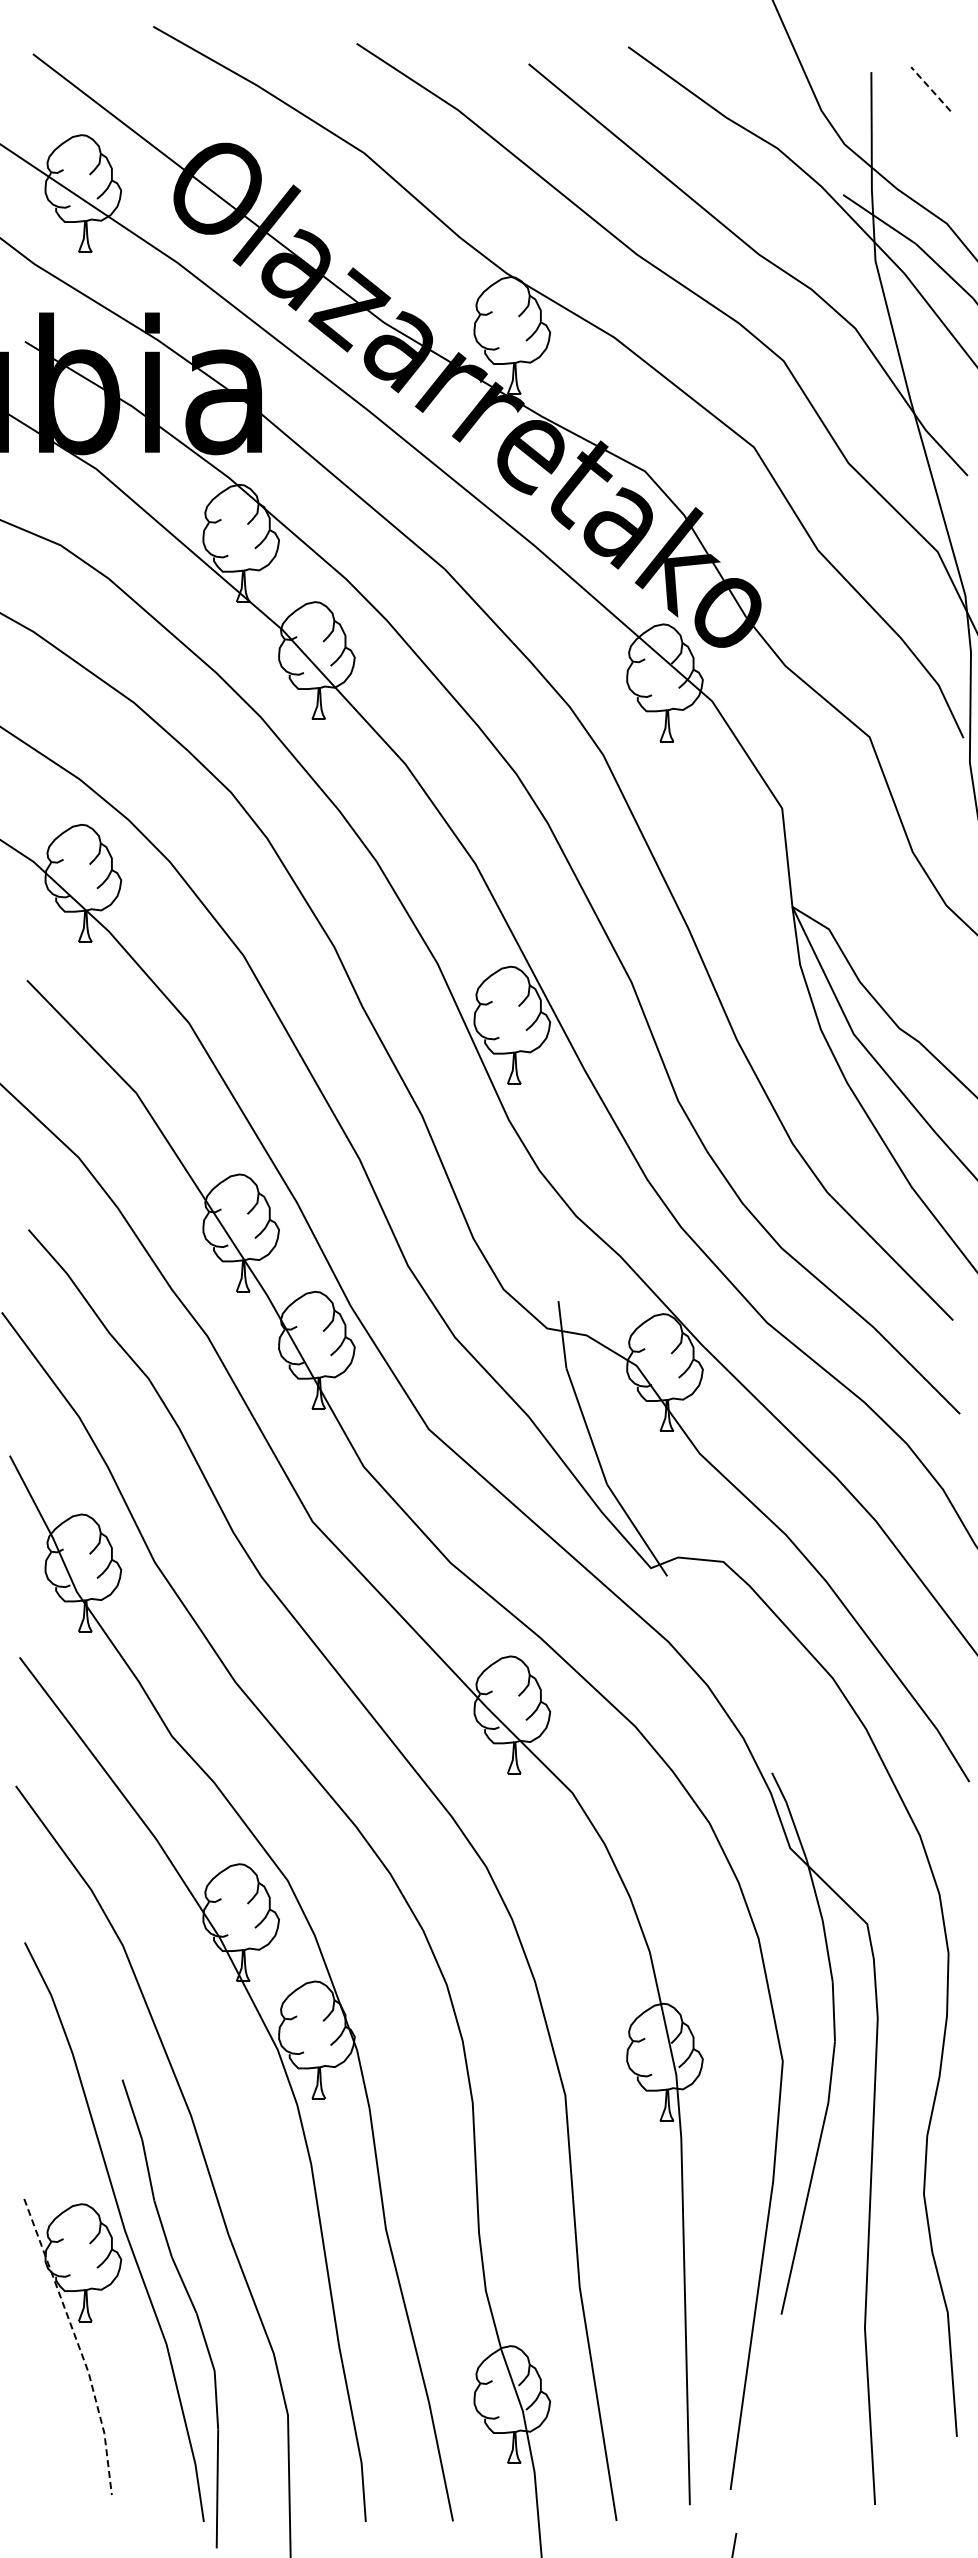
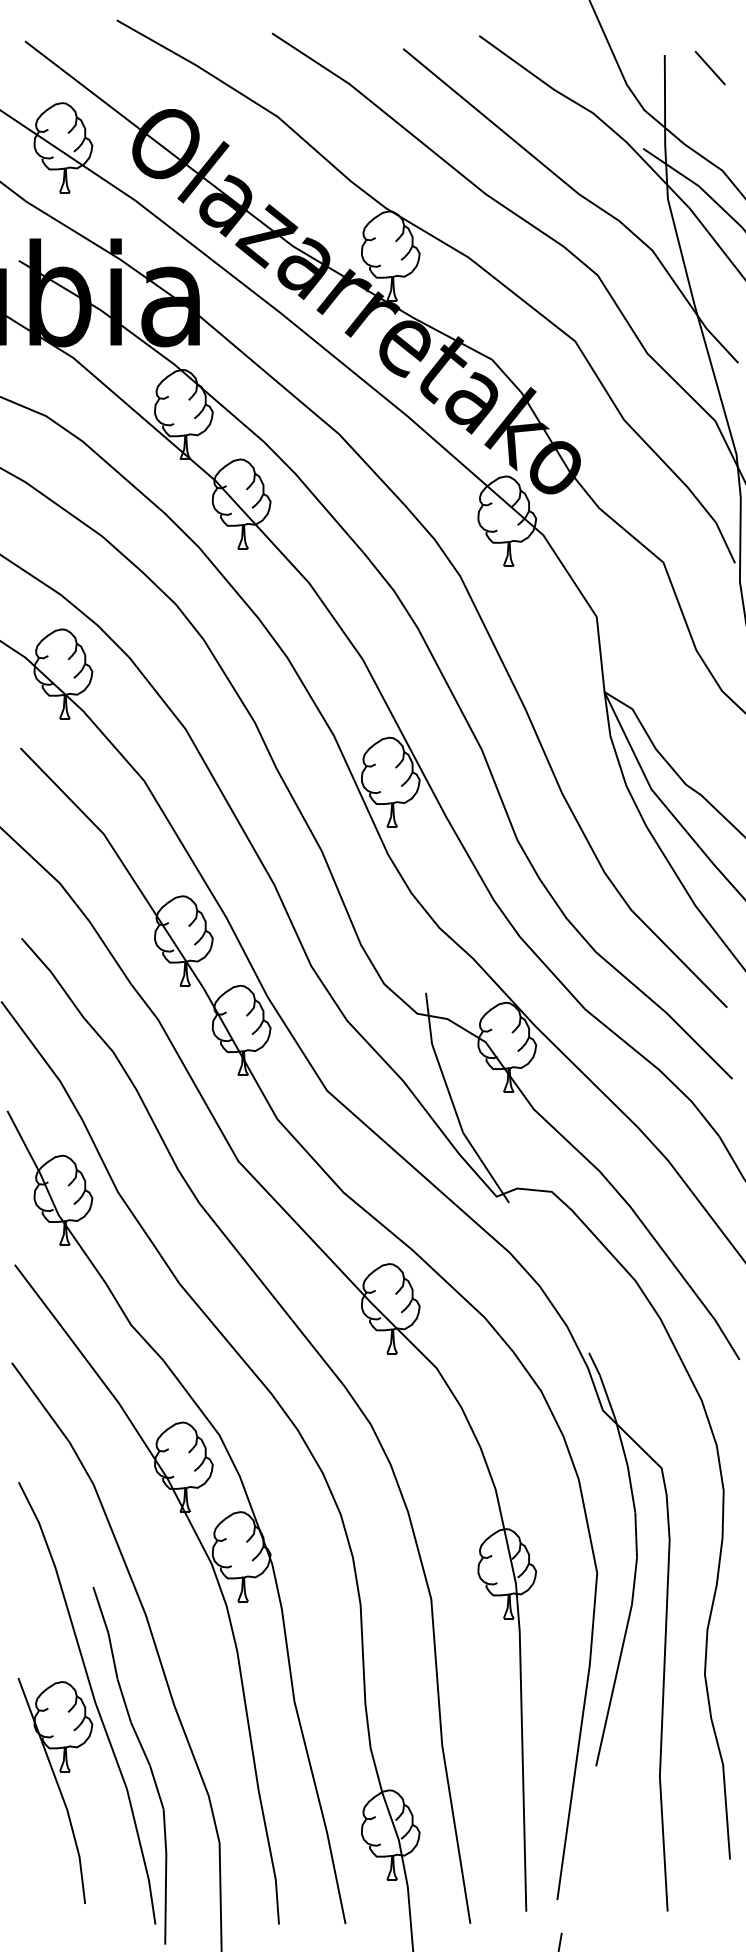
line: (930, 89) -> (709, 68), dashed -> solid
line: (78, 2346) -> (59, 1790), dashed -> solid

